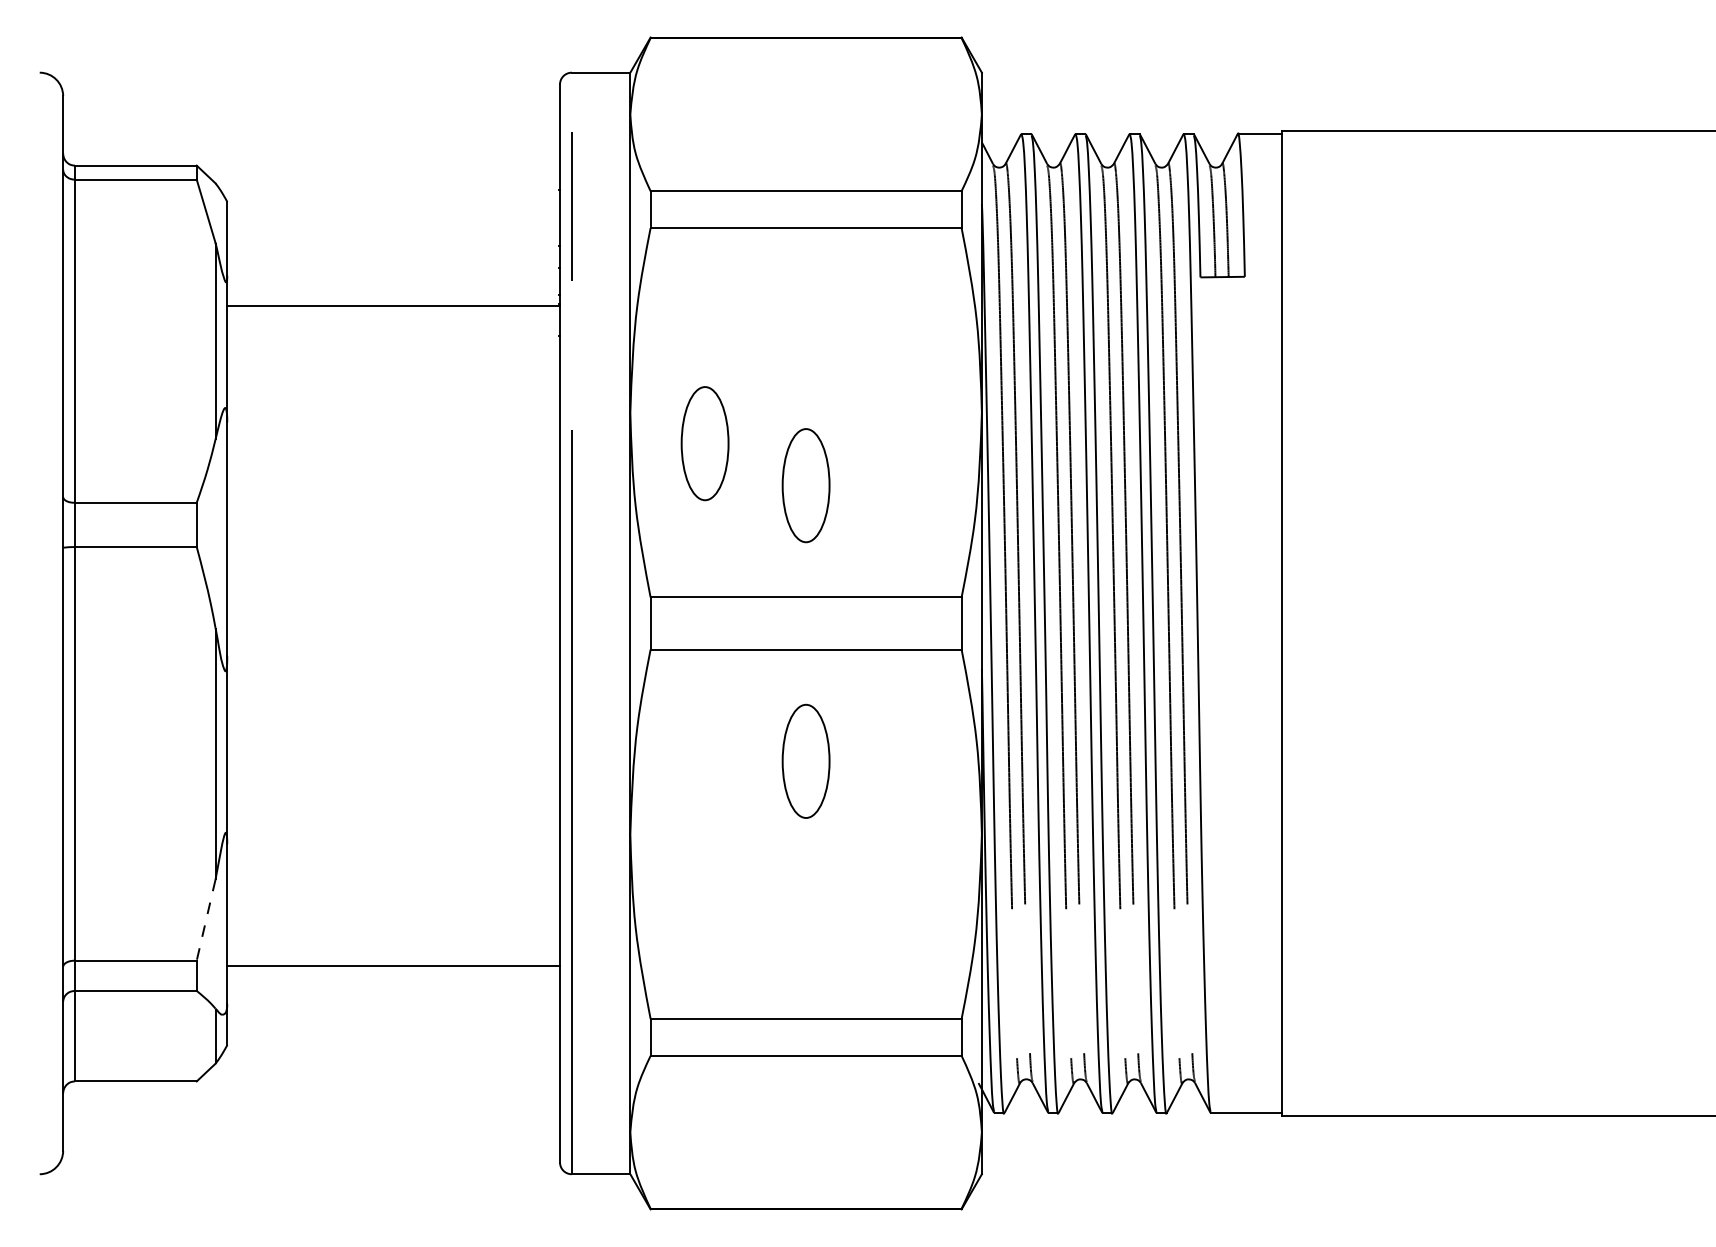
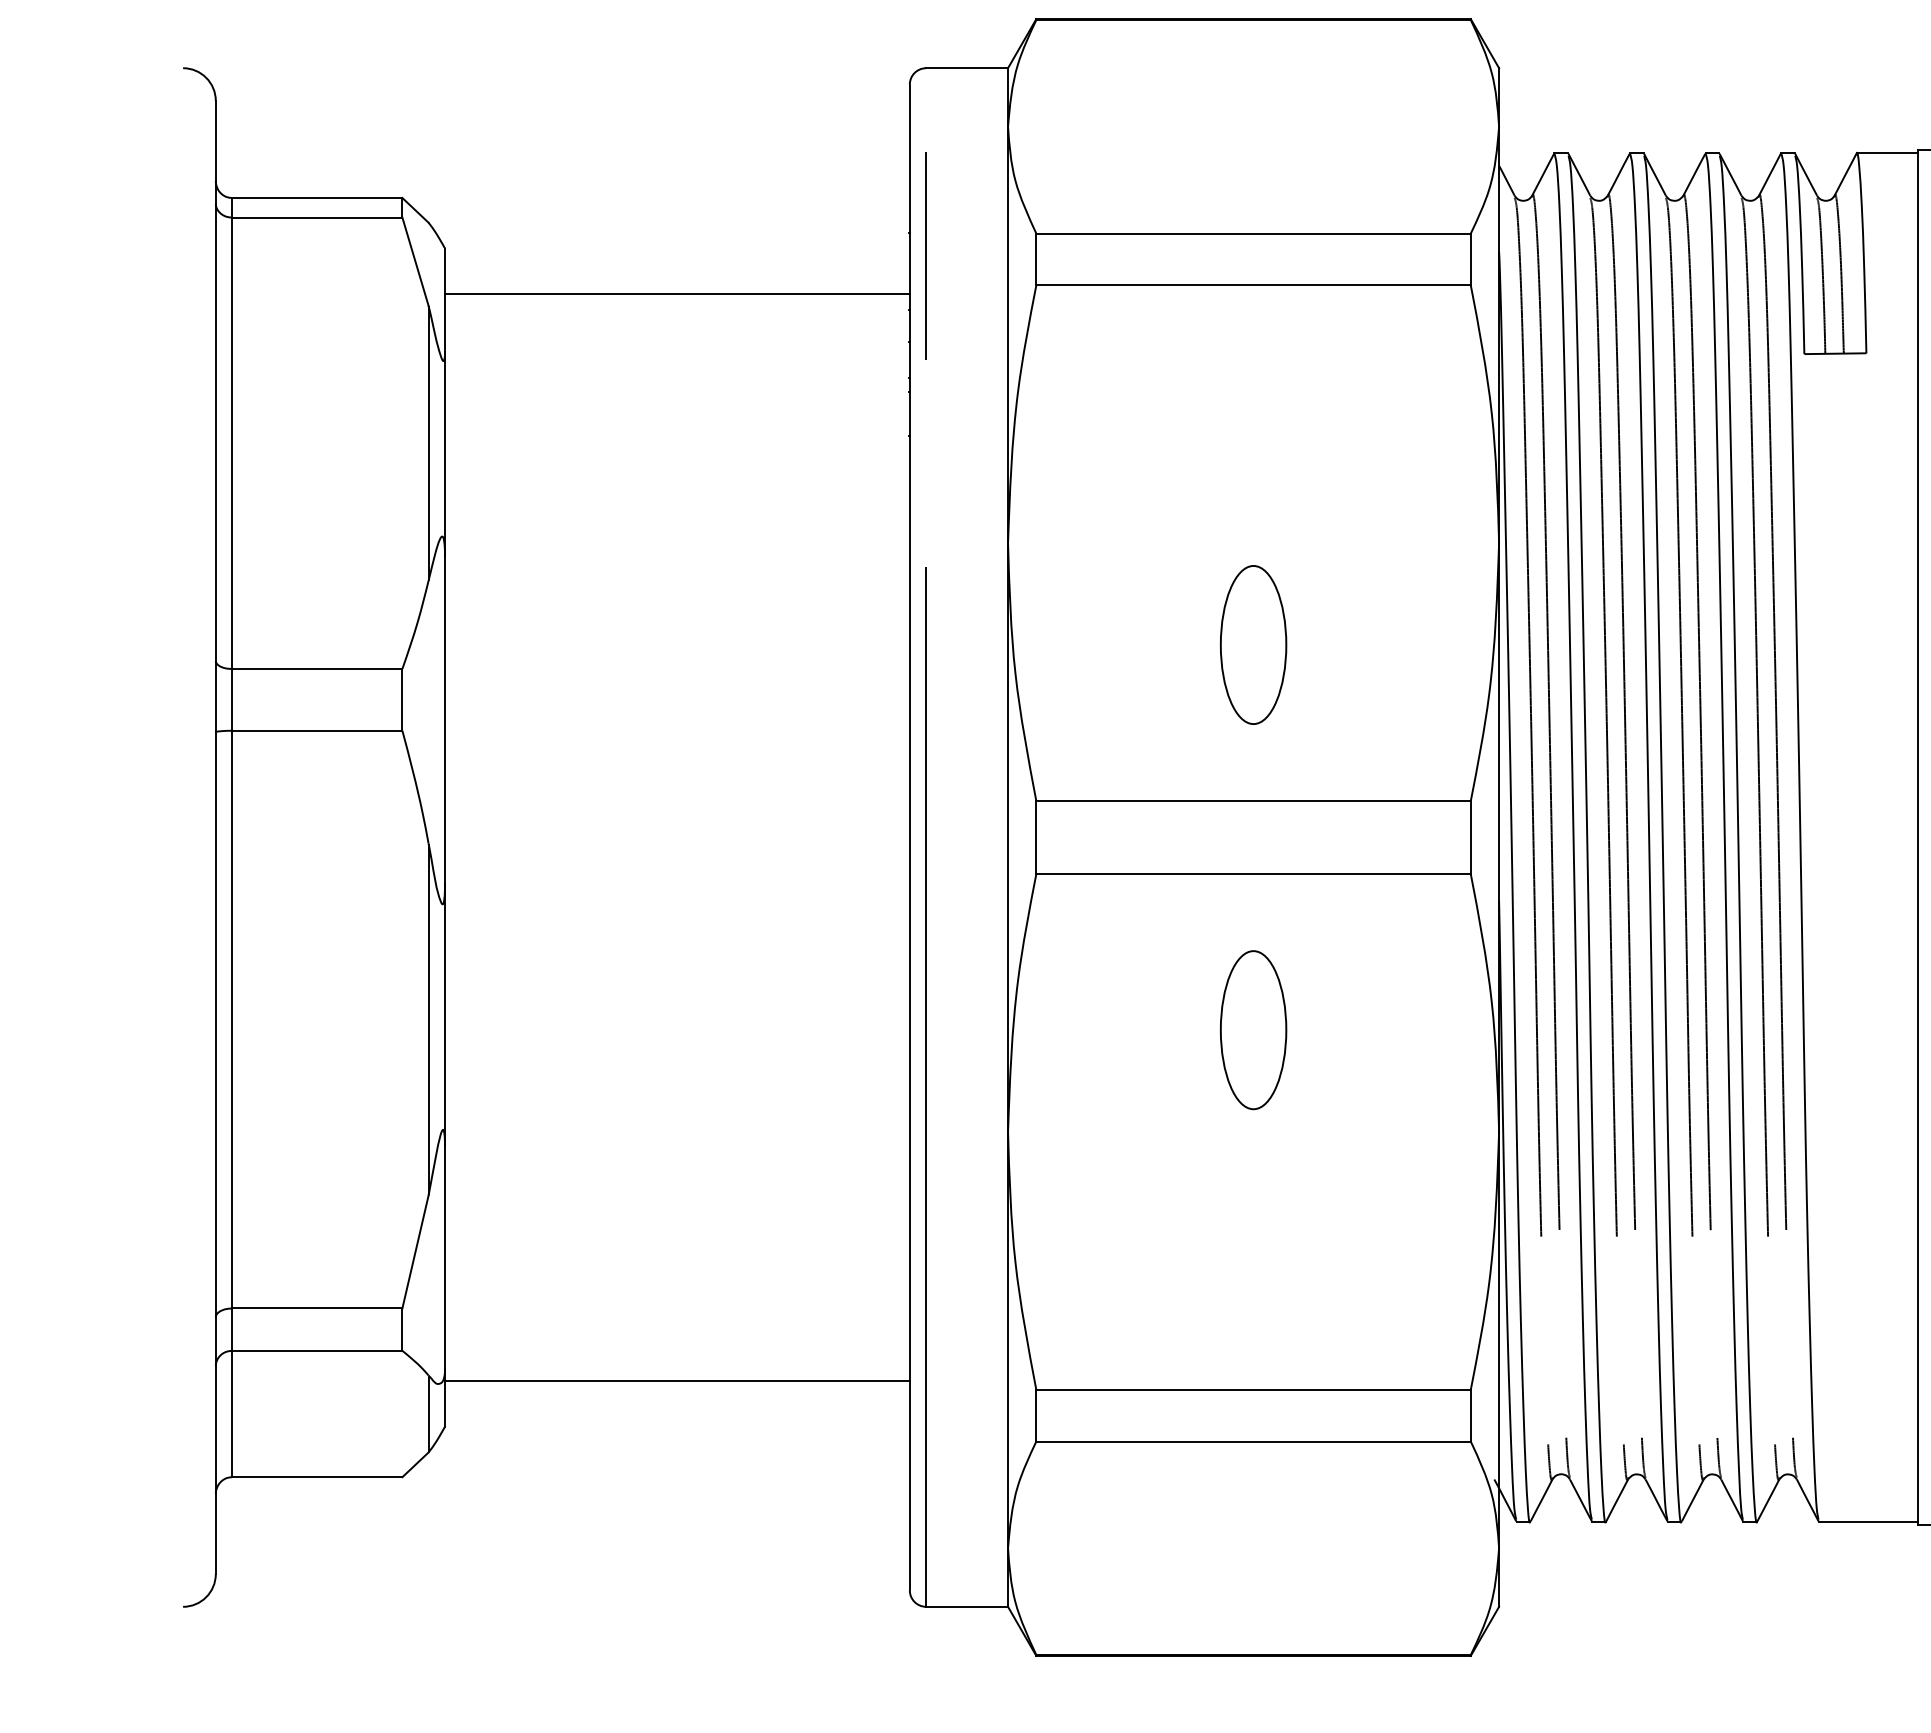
line: (393, 306) -> (677, 294), moved
part: (704, 443) -> (1111, 586), removed
line: (206, 920) -> (416, 1252), dashed -> solid
line: (393, 965) -> (677, 1380), moved

